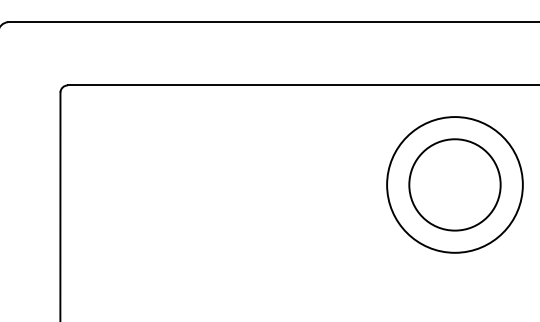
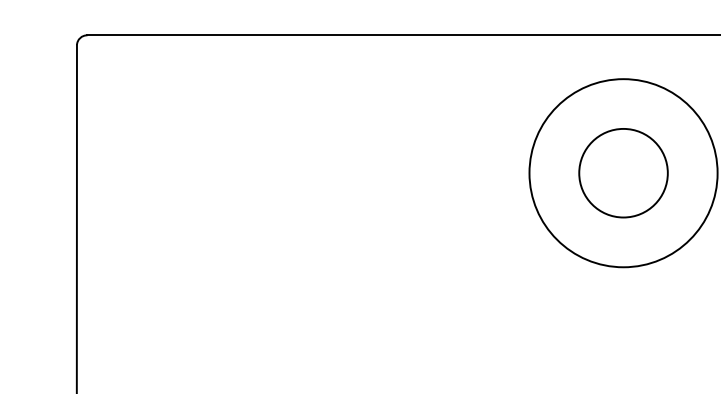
circle: (454, 184) -> (622, 172), size x0.7

